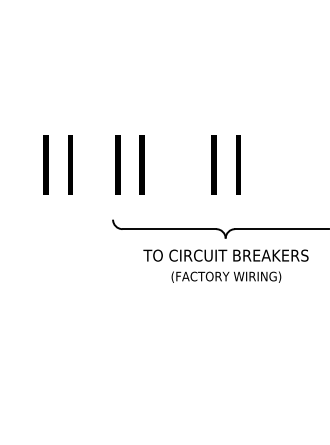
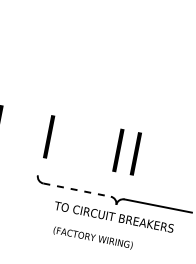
line: (70, 164) -> (15, 129), removed
line: (141, 164) -> (66, 139), removed
line: (169, 229) -> (77, 190), solid -> dashed
text: (226, 276) -> (93, 237), moved

